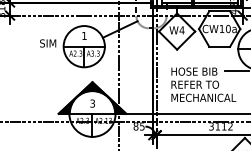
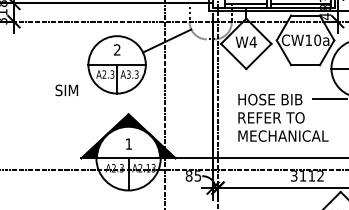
text: (84, 35) -> (117, 49), 1 -> 2
text: (47, 43) -> (66, 90), moved
text: (92, 103) -> (128, 143), 3 -> 1

